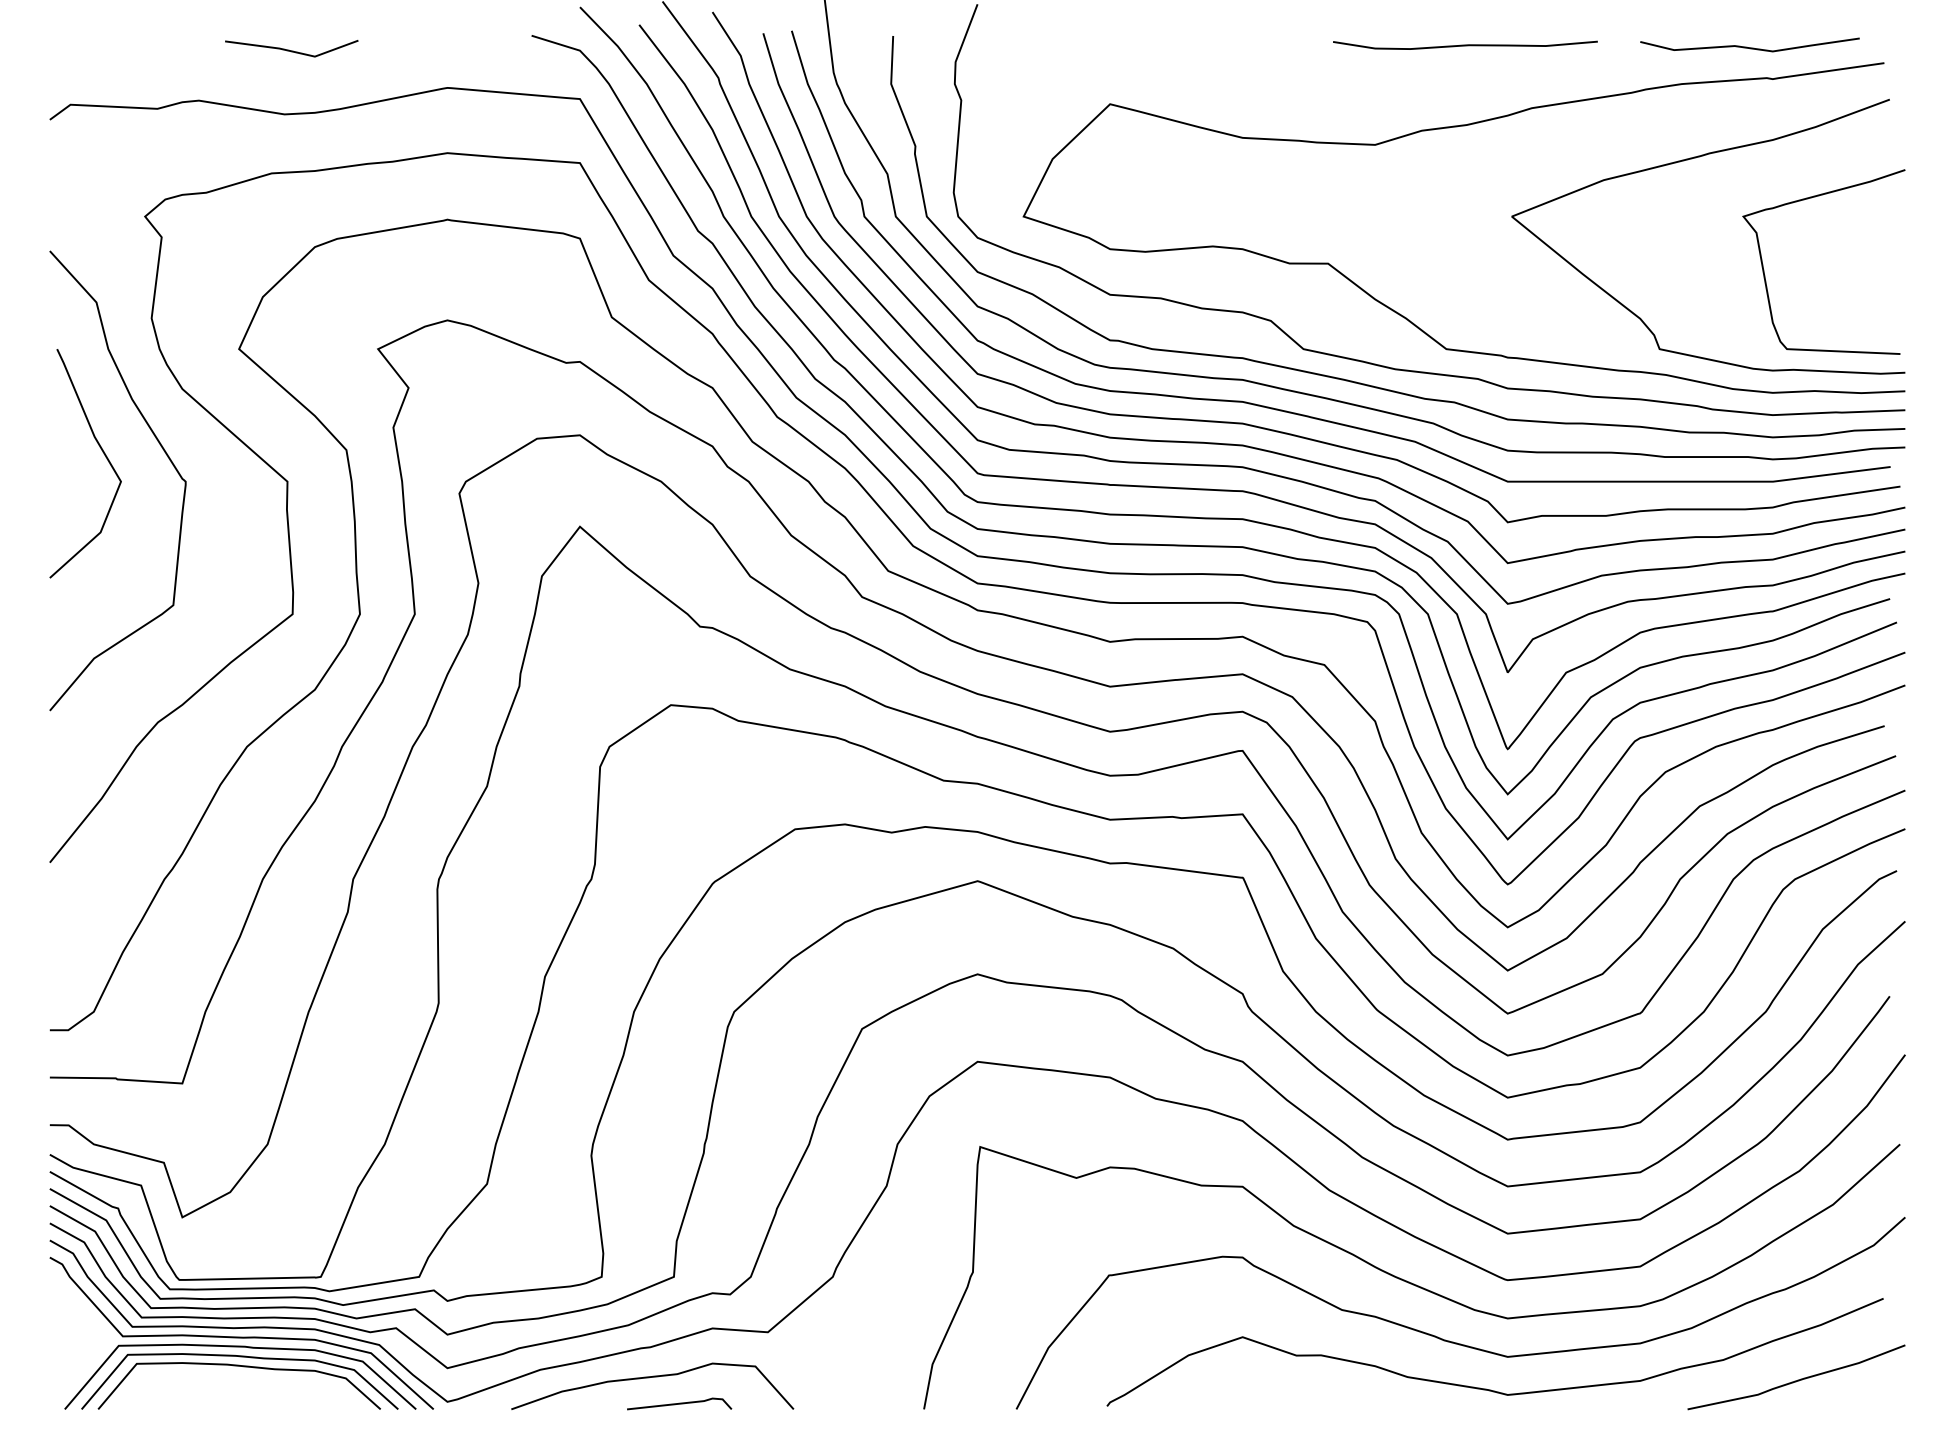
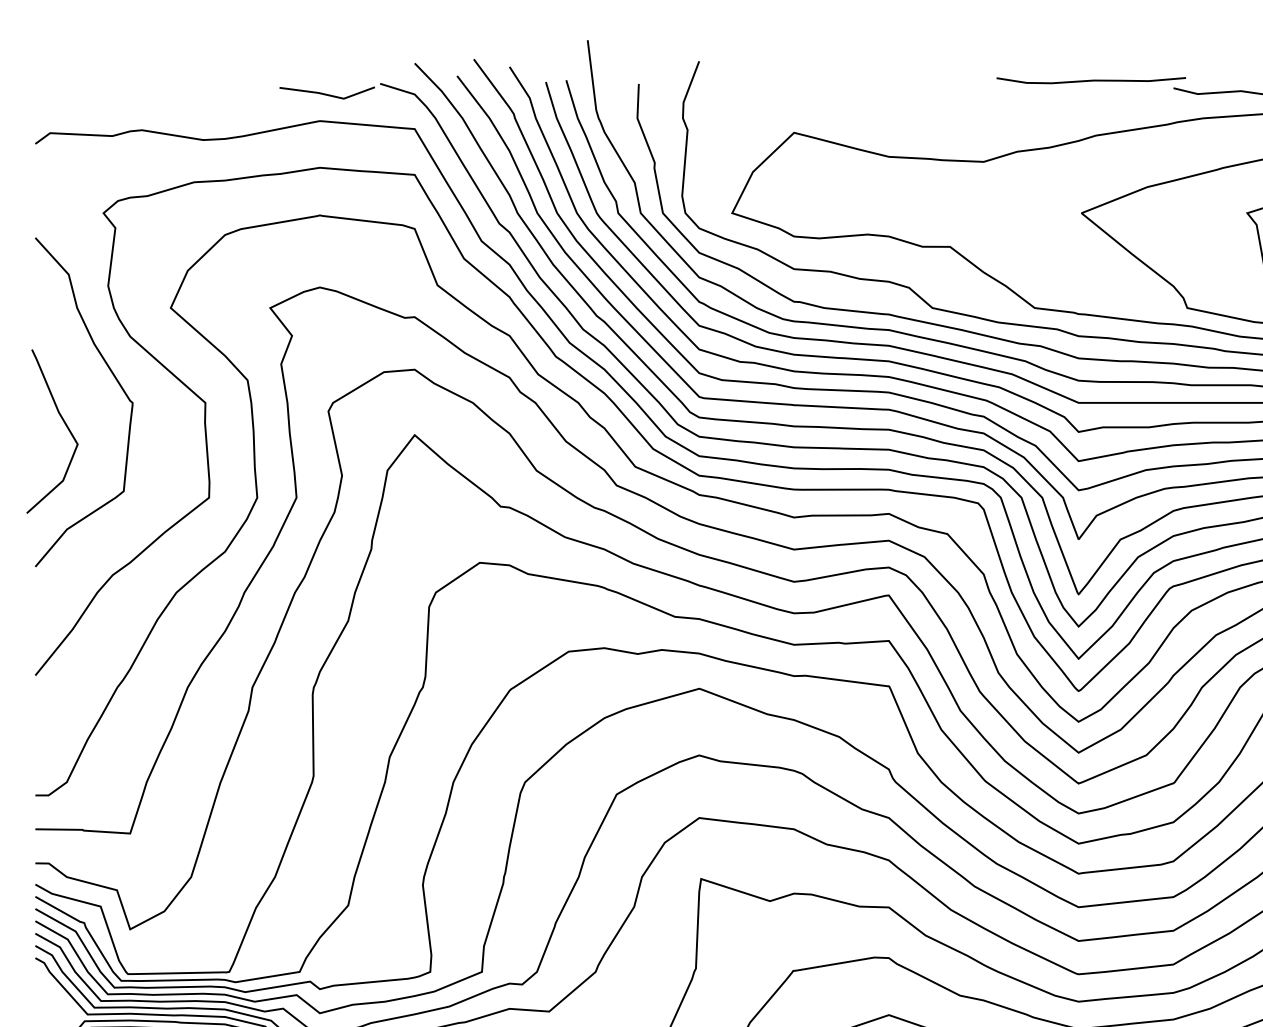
curve: (1465, 44) -> (1091, 80), moved
line: (291, 50) -> (327, 94), moved
curve: (102, 452) -> (64, 423), moved

